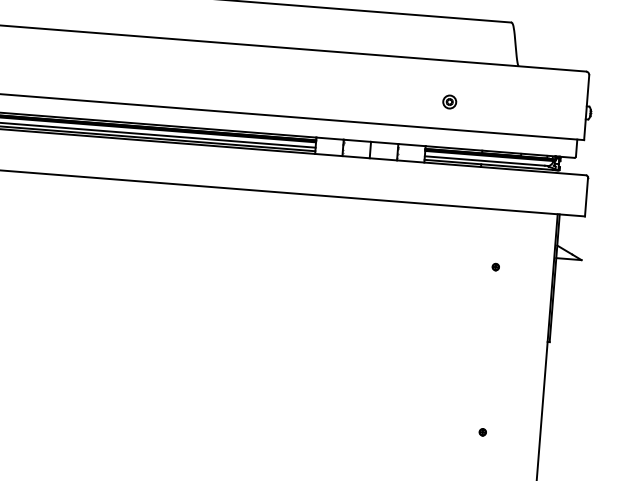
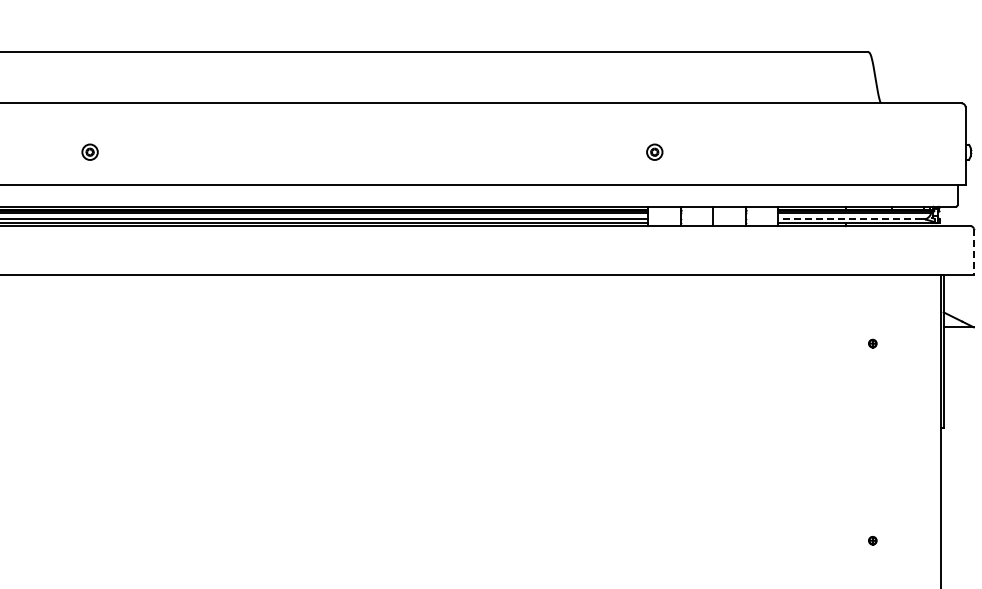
part: (449, 101) -> (654, 151), moved
line: (484, 160) -> (849, 218), solid -> dashed
line: (586, 197) -> (973, 252), solid -> dashed

